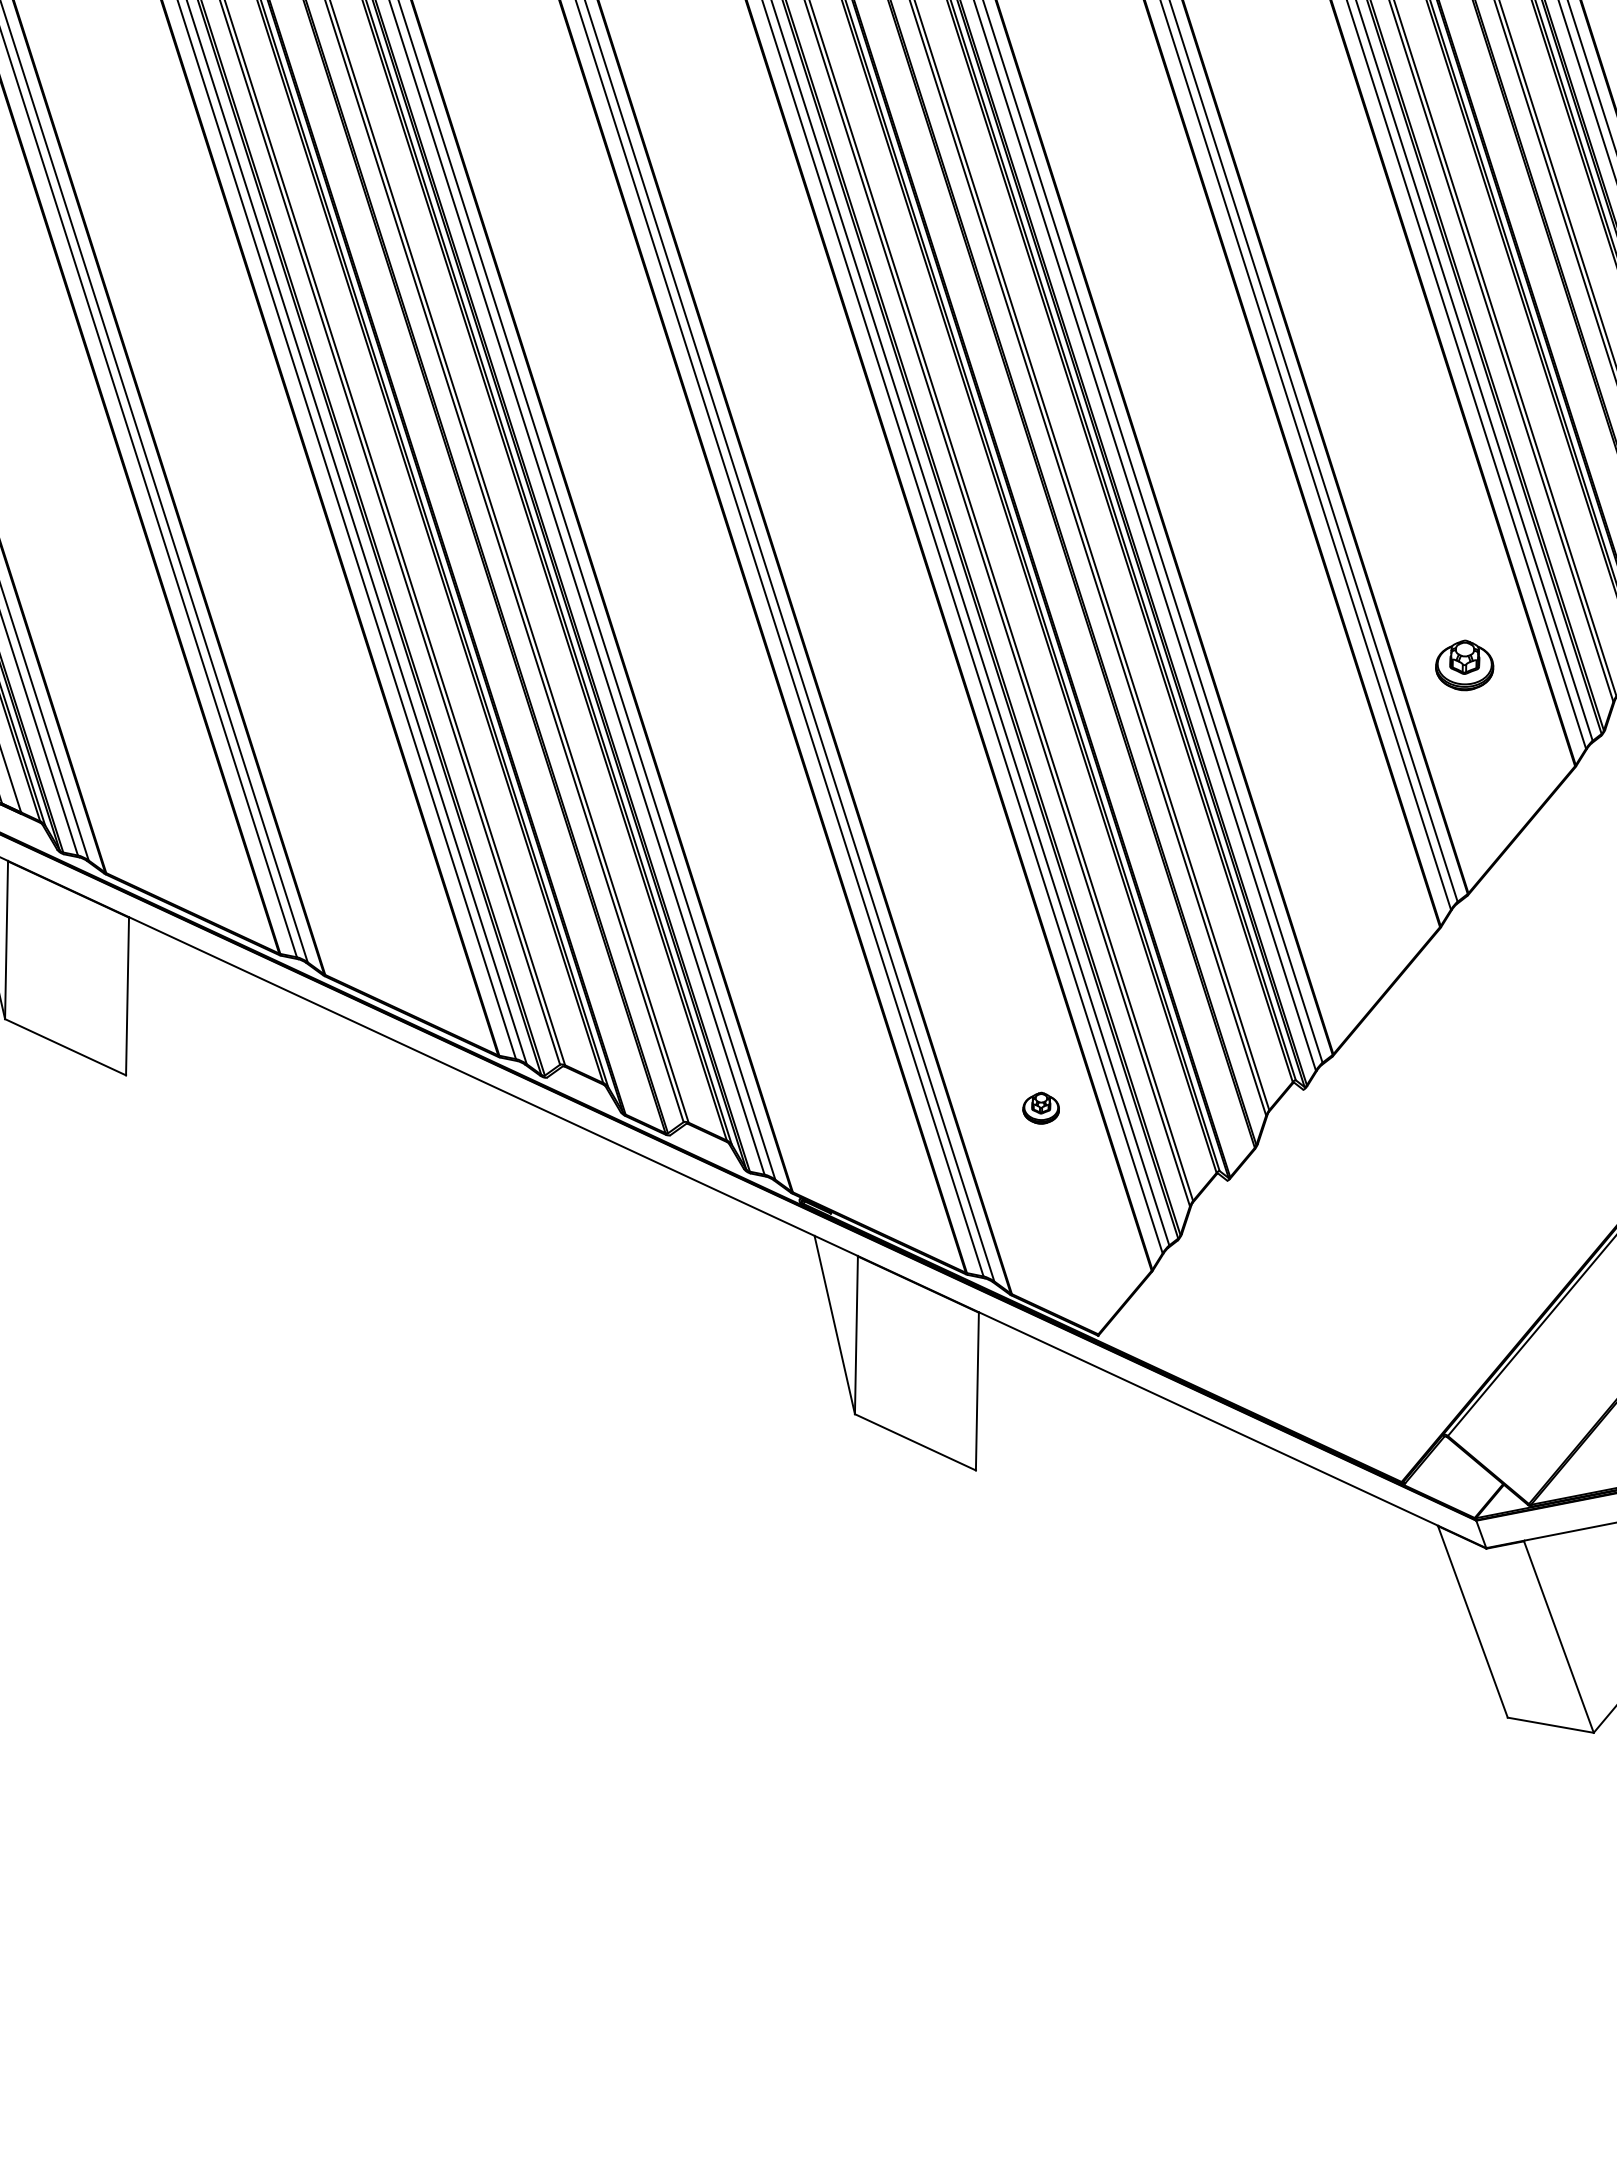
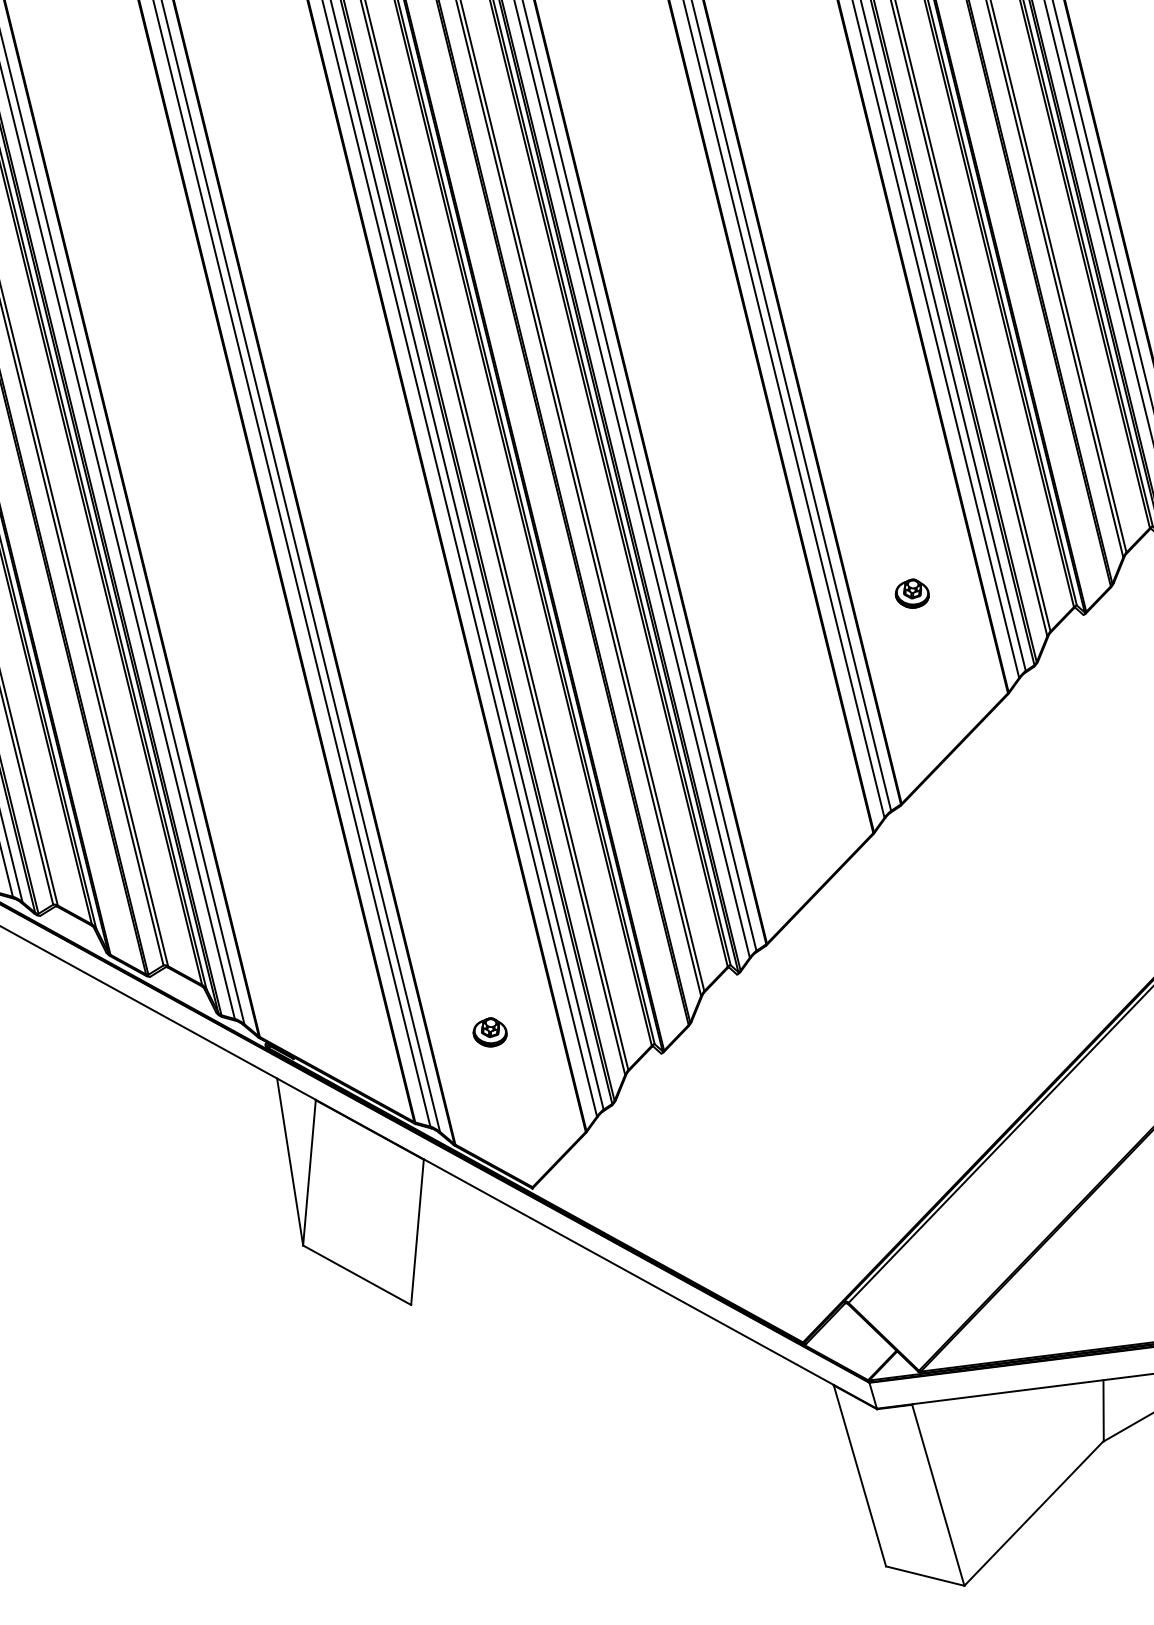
part: (1464, 665) -> (912, 593), size x0.62
part: (1040, 1107) -> (489, 1031), moved

